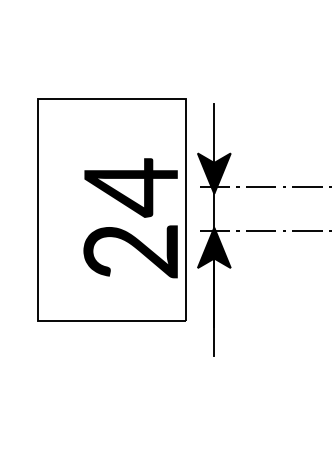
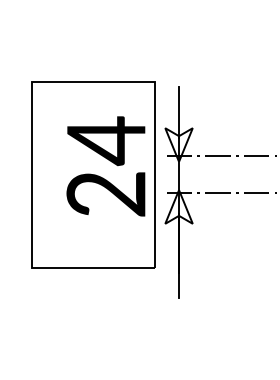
fill: (213, 173) -> (178, 144), removed
text: (130, 218) -> (105, 166), moved
fill: (213, 247) -> (178, 206), removed

